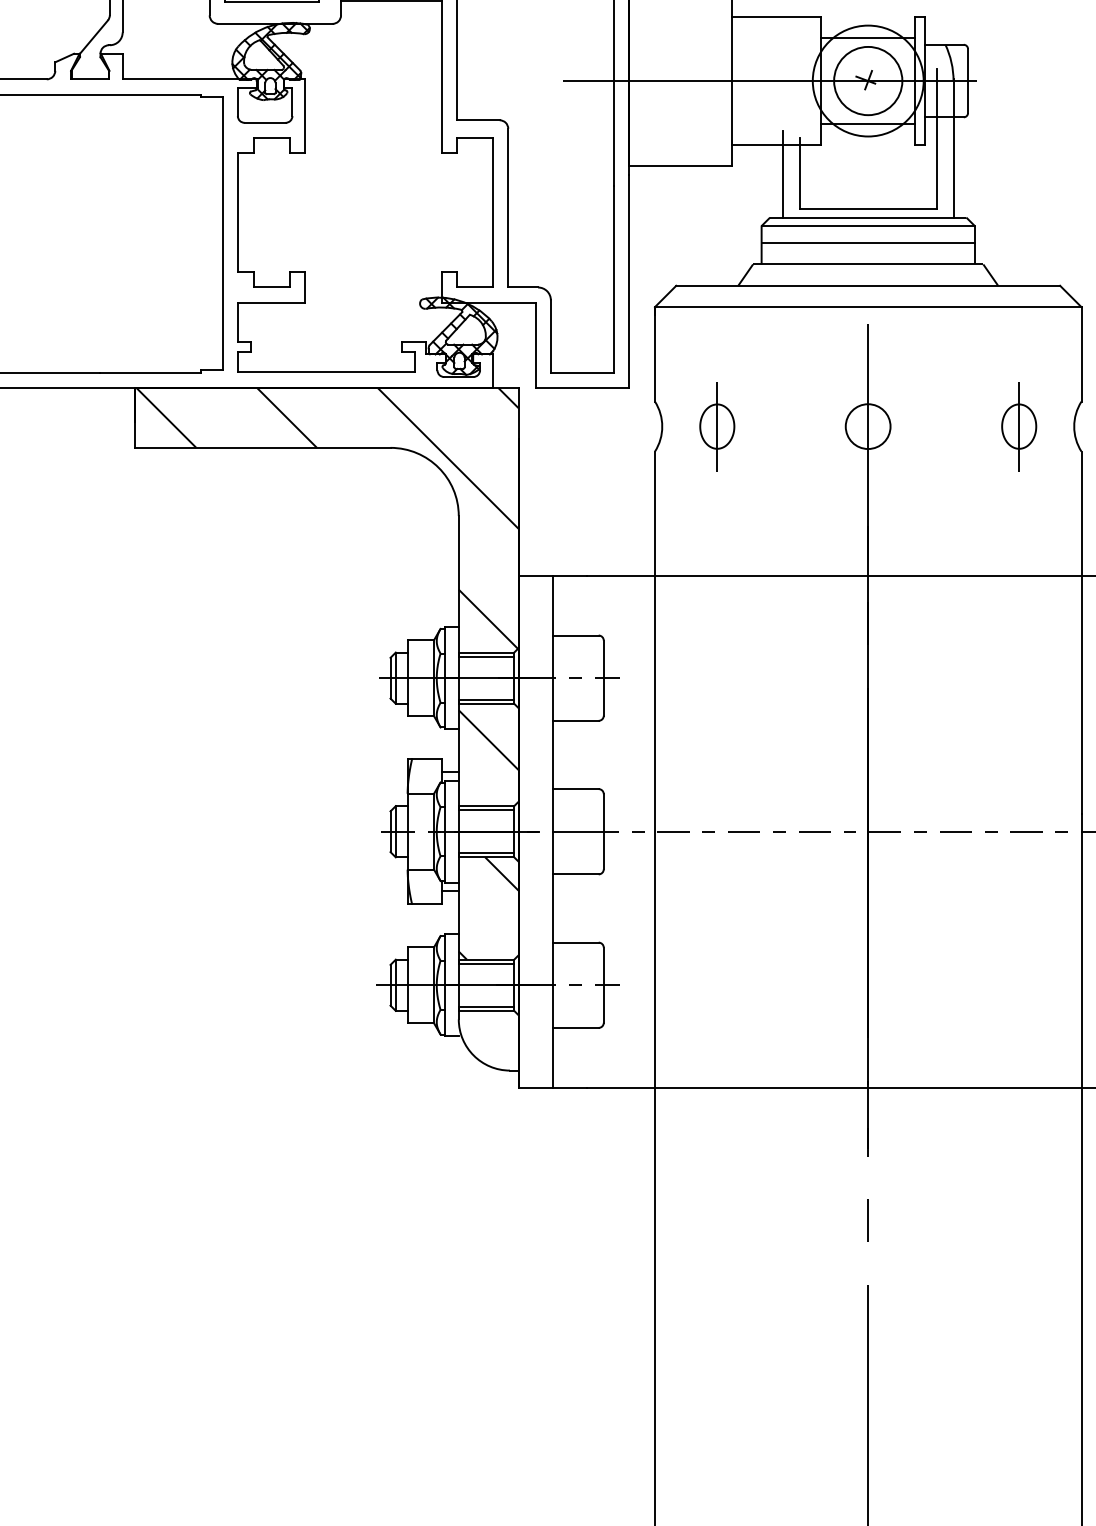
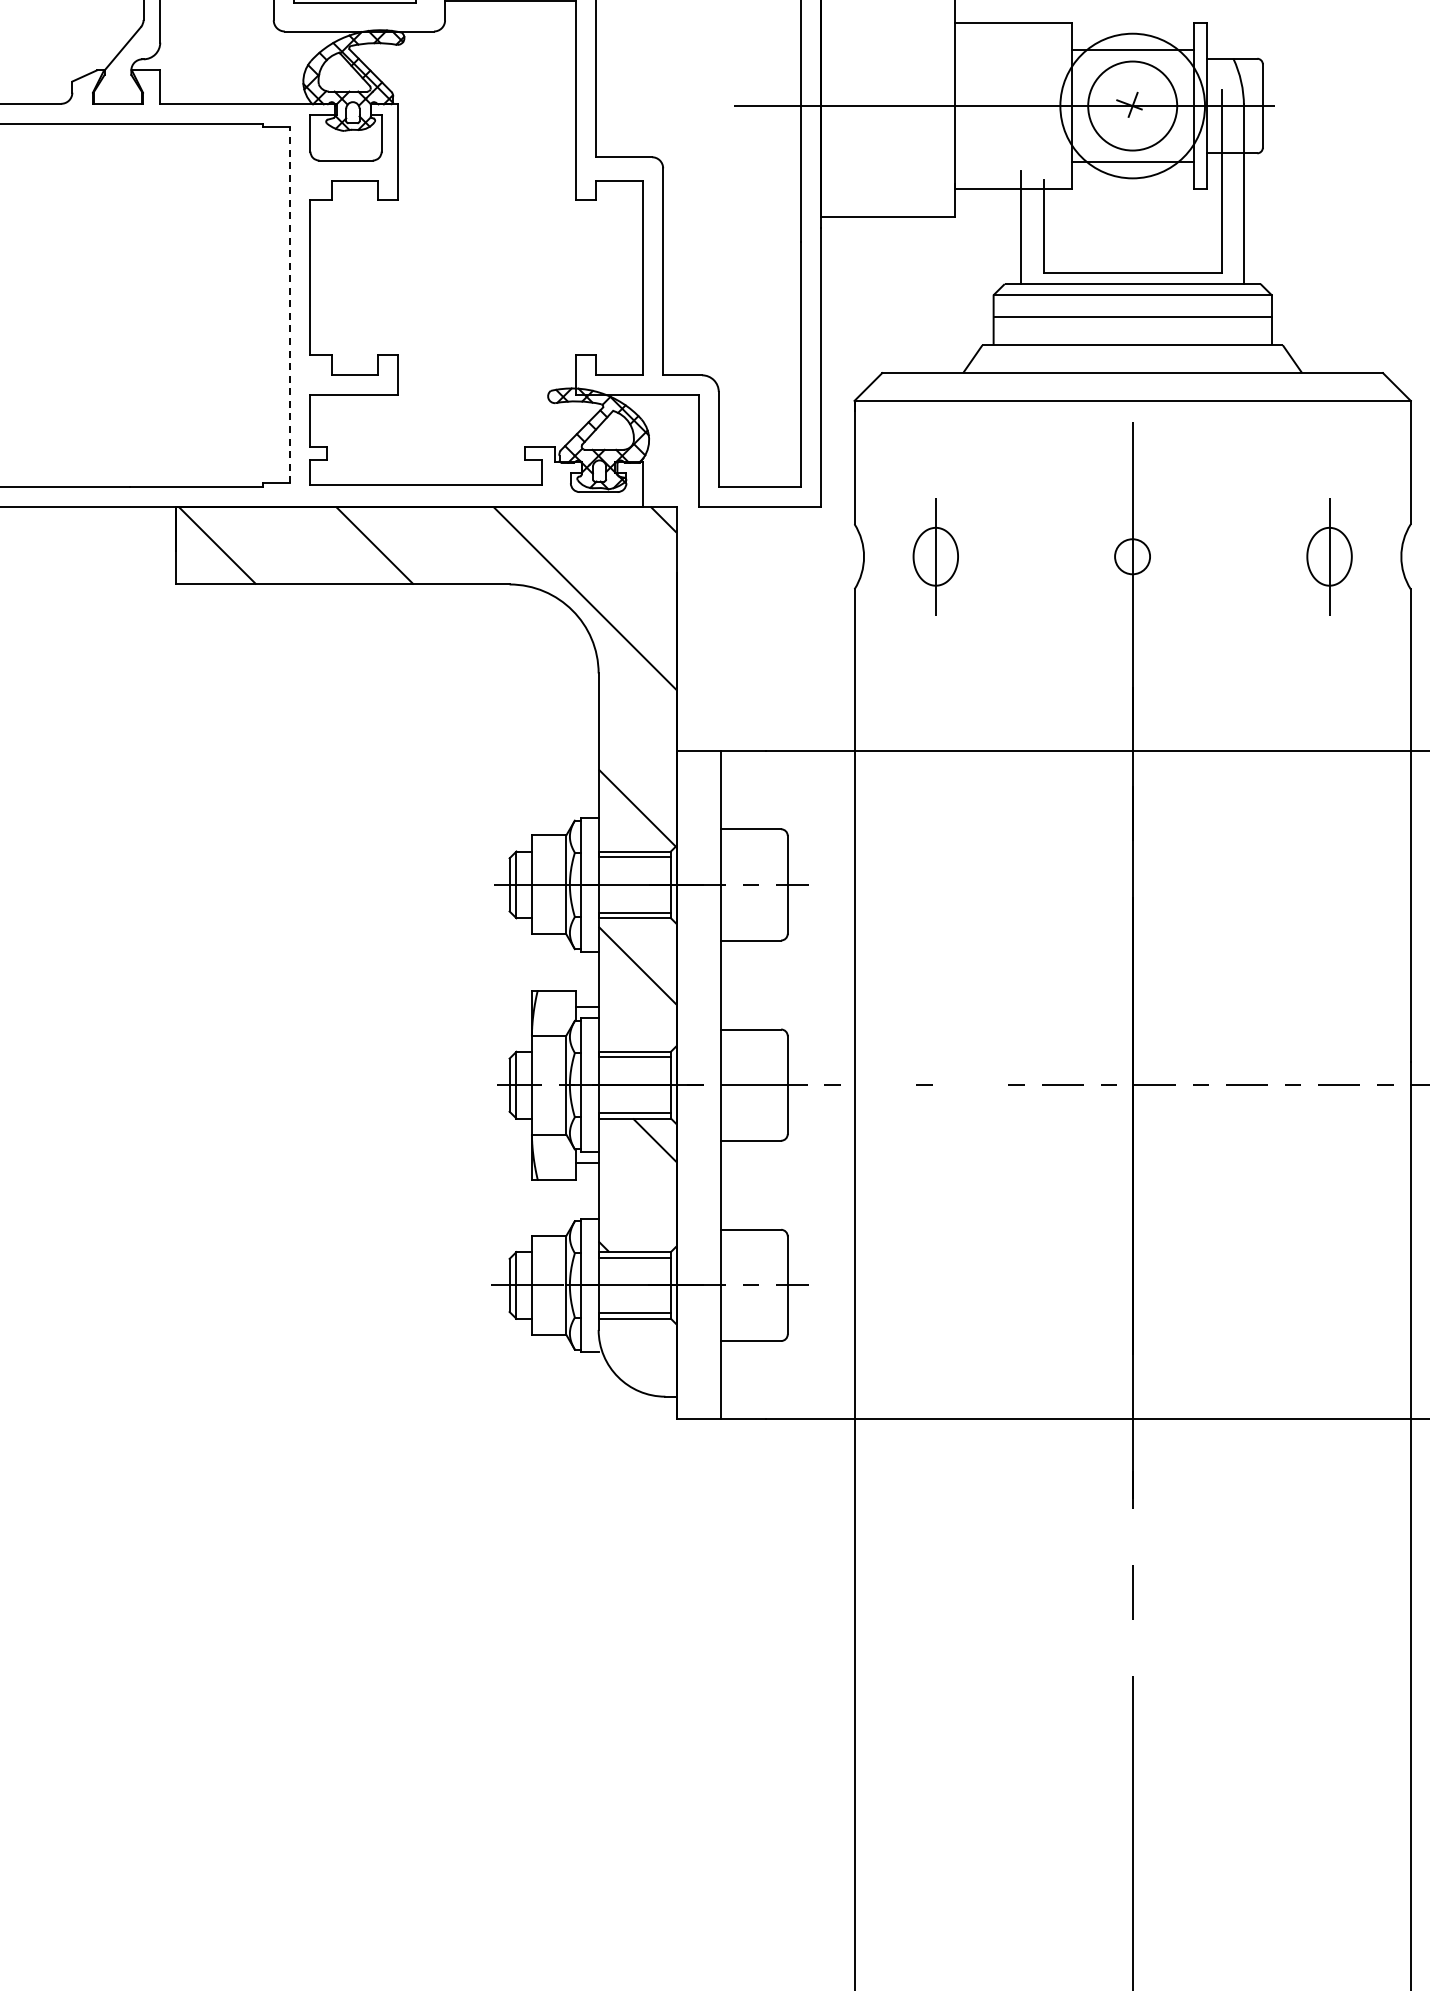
line: (222, 233) -> (290, 304), solid -> dashed
circle: (868, 426) -> (1132, 556), size x0.6
line: (673, 832) -> (878, 1085), removed
line: (743, 832) -> (970, 1085), removed

